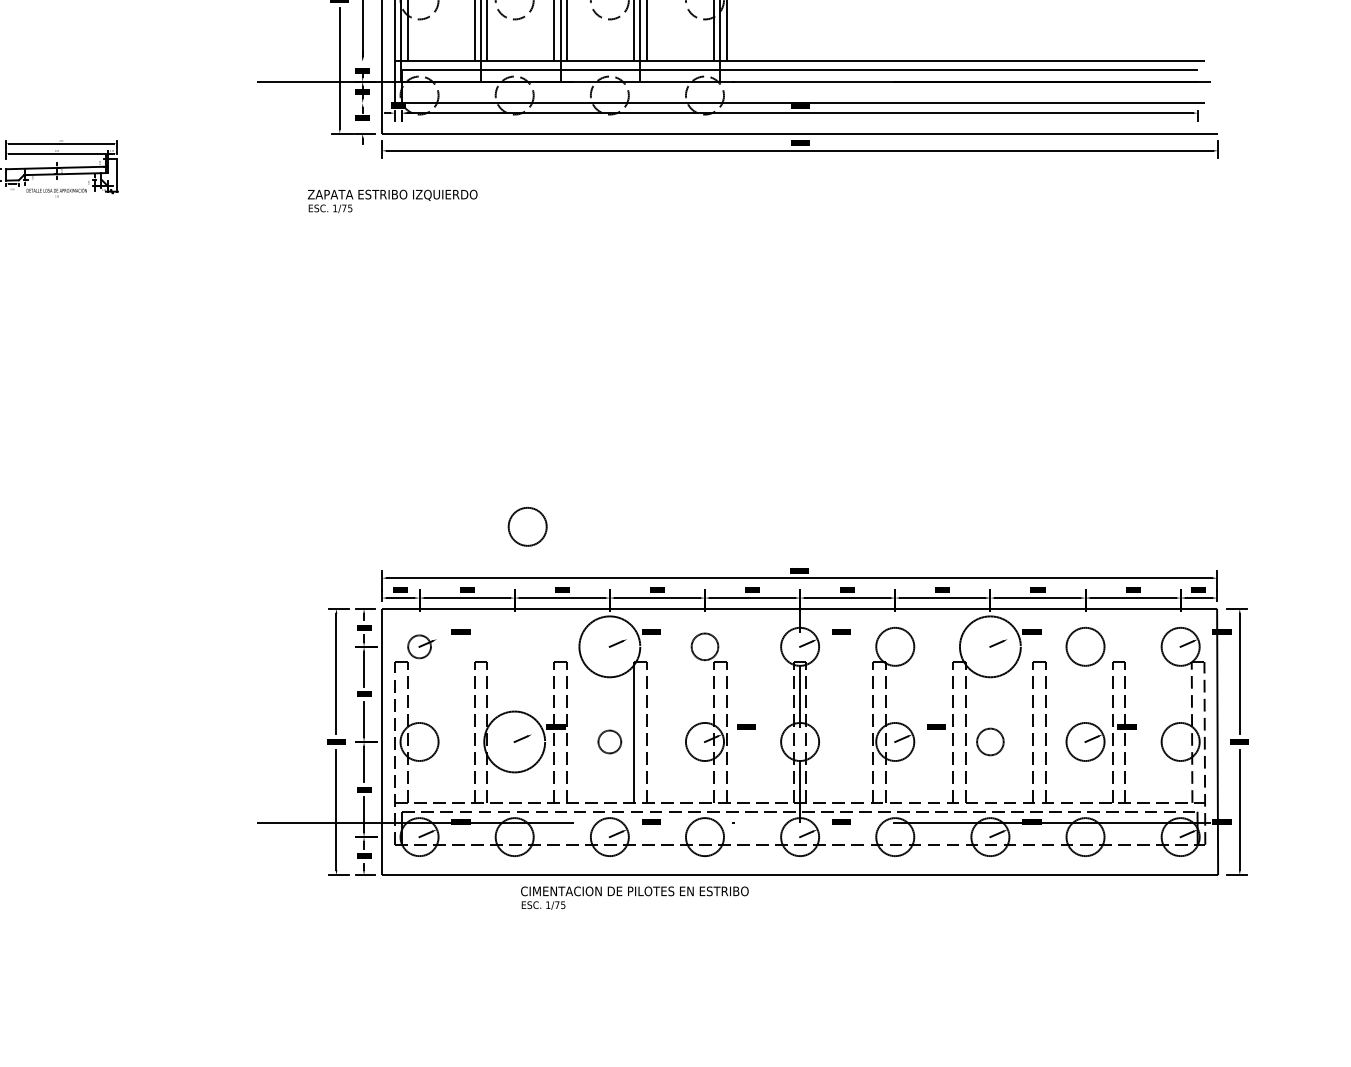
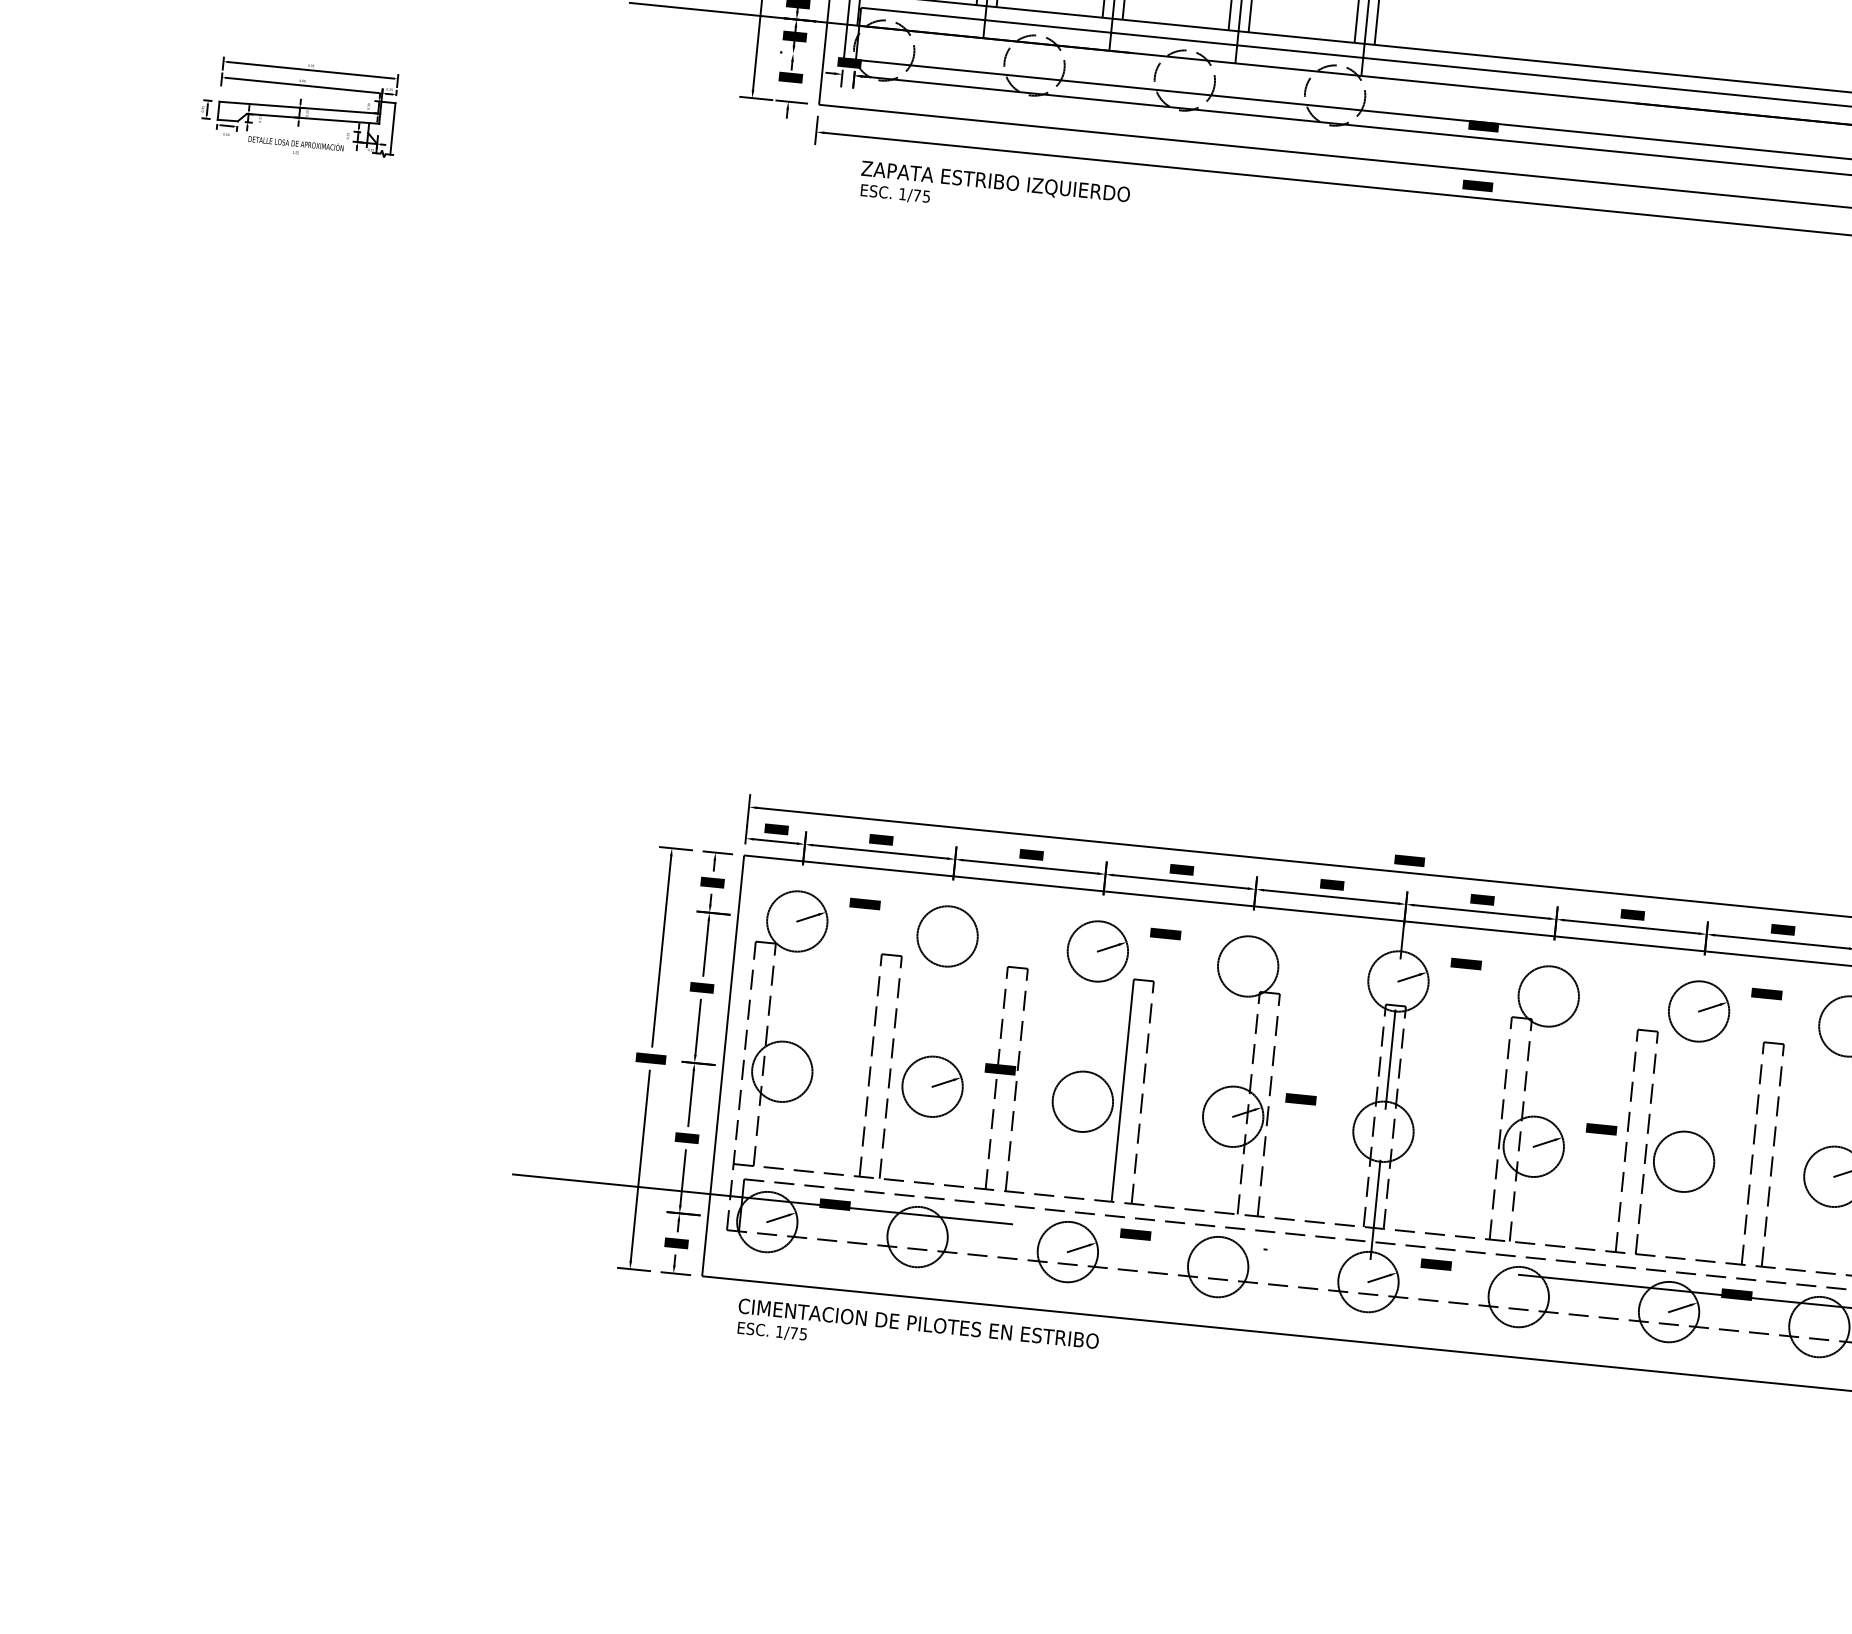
text: (392, 201) -> (994, 192), moved
circle: (527, 526) -> (947, 935), moved
circle: (419, 646) -> (797, 920), size x1.67
circle: (609, 646) -> (1097, 950), size x0.62
circle: (704, 646) -> (1247, 965), size x1.43
circle: (990, 646) -> (1699, 1010), size x0.62
circle: (514, 741) -> (932, 1085), size x0.62
circle: (609, 741) -> (1082, 1100), size x1.67
circle: (990, 741) -> (1684, 1161), size x1.43
text: (634, 897) -> (917, 1333), moved

